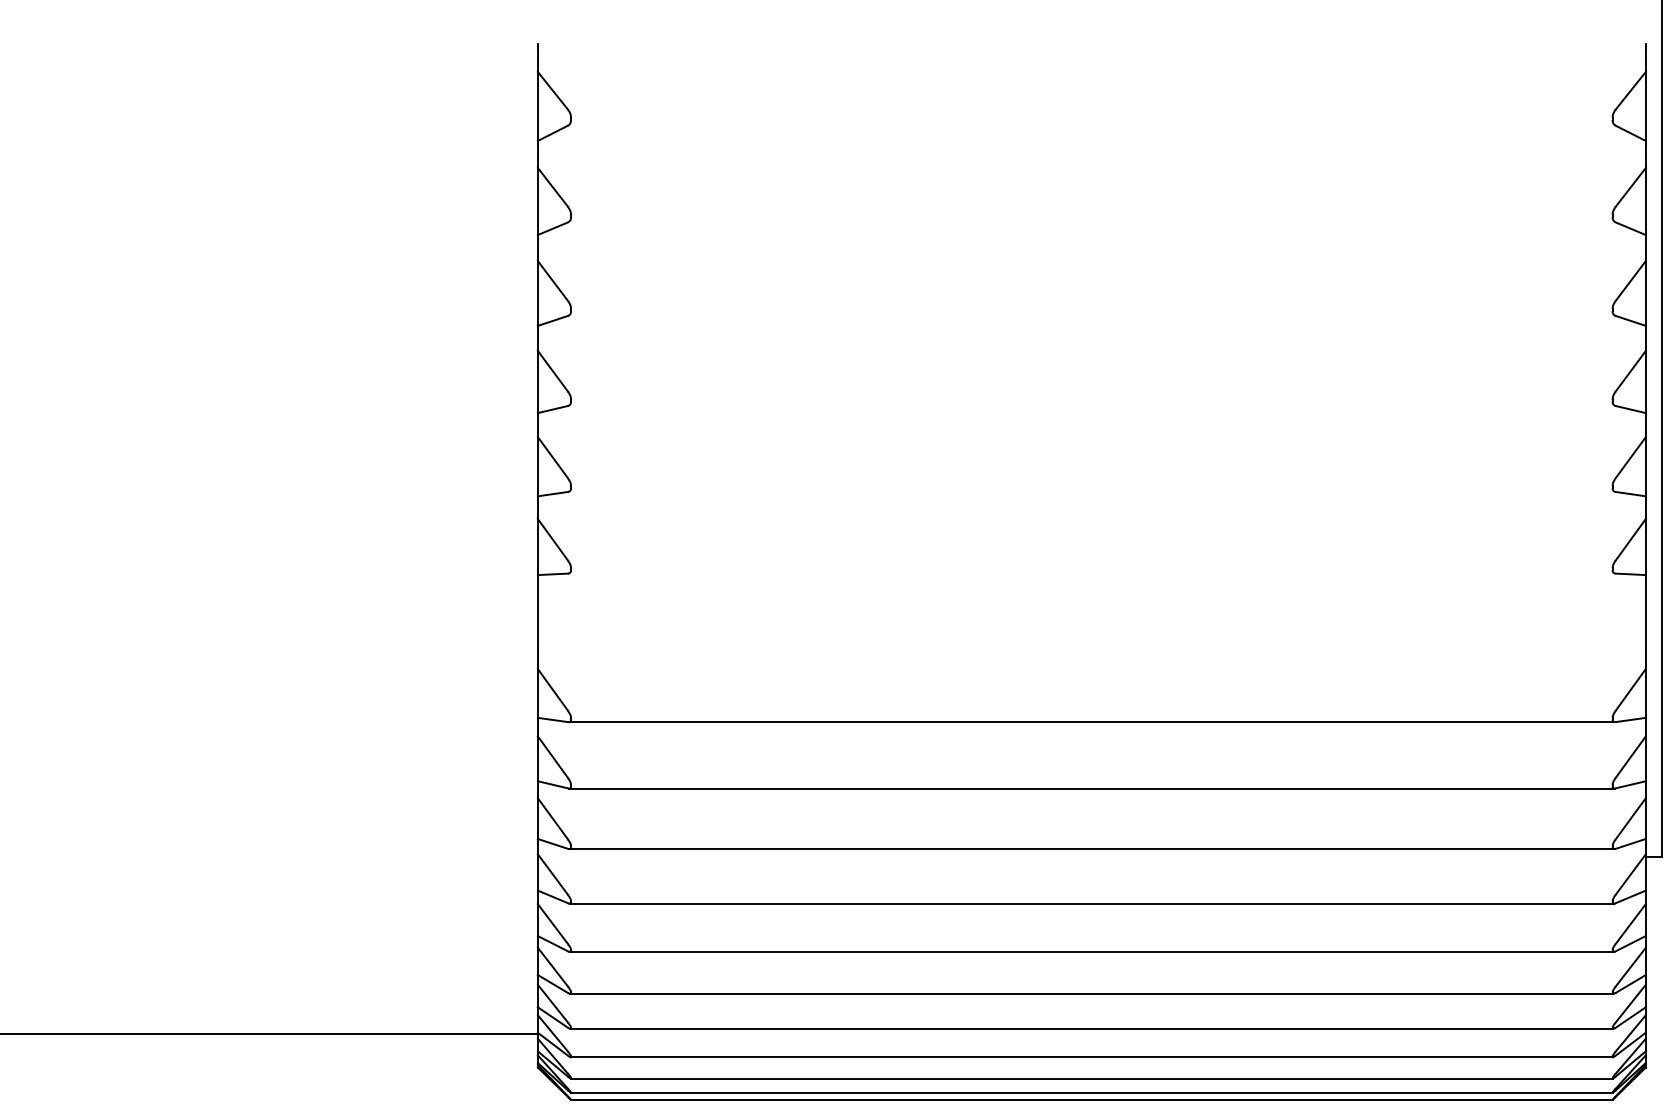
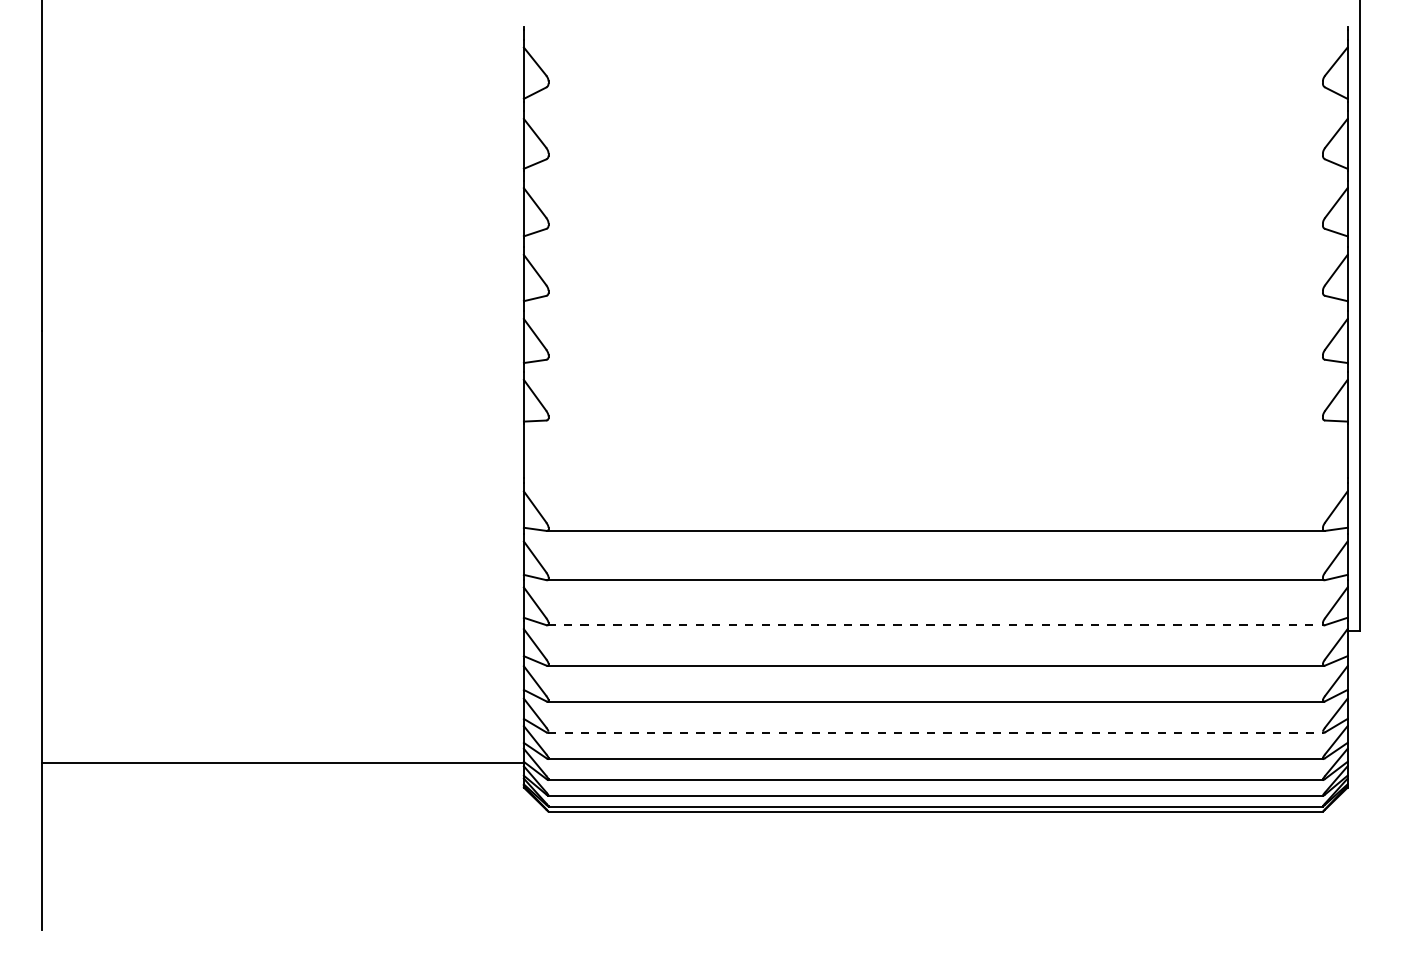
line: (1092, 849) -> (936, 625), solid -> dashed
line: (1091, 993) -> (935, 732), solid -> dashed

